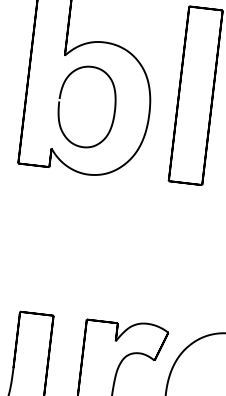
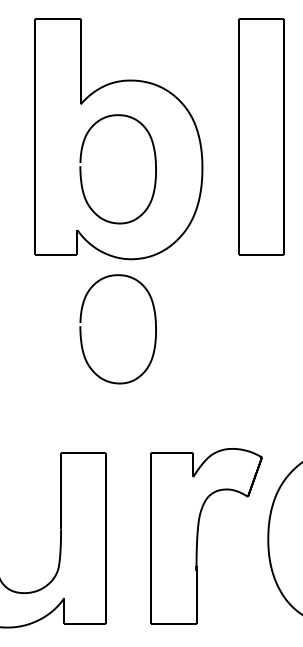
curve: (45, 222) -> (81, 329), added

